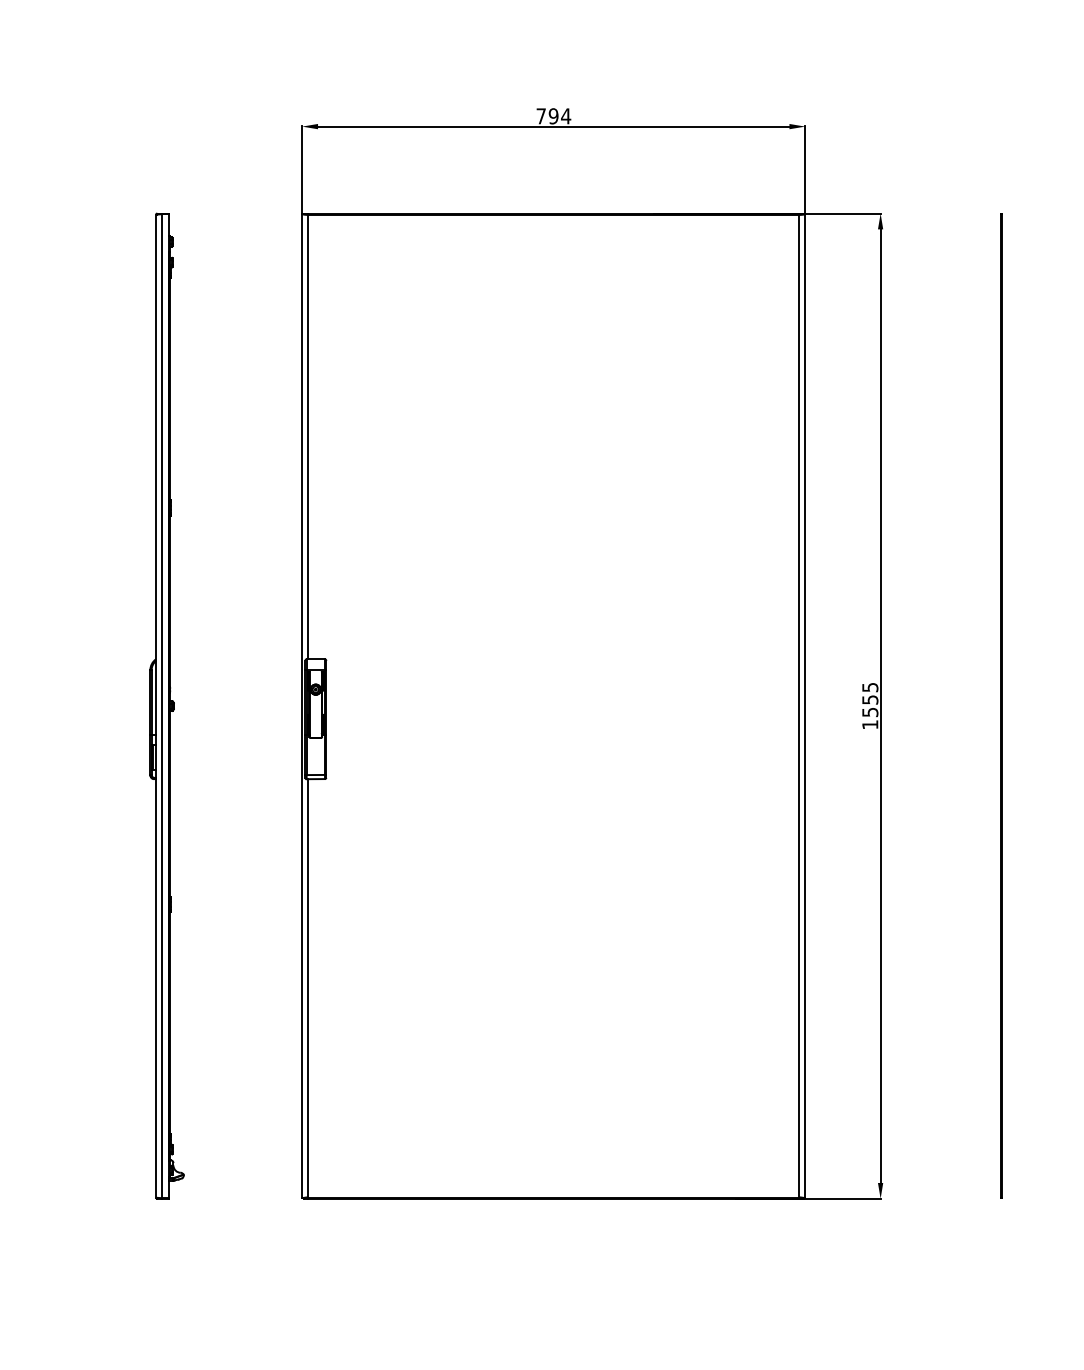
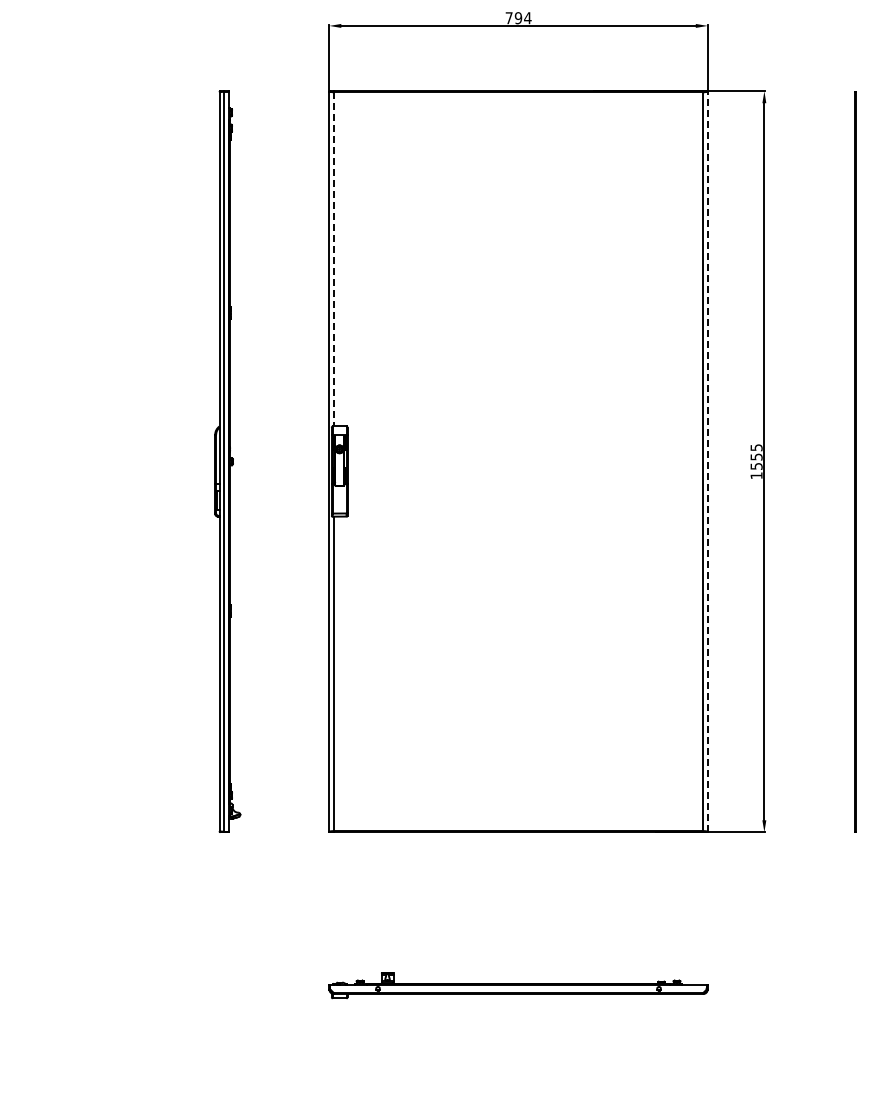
line: (307, 437) -> (333, 259), solid -> dashed
line: (804, 705) -> (707, 461), solid -> dashed

